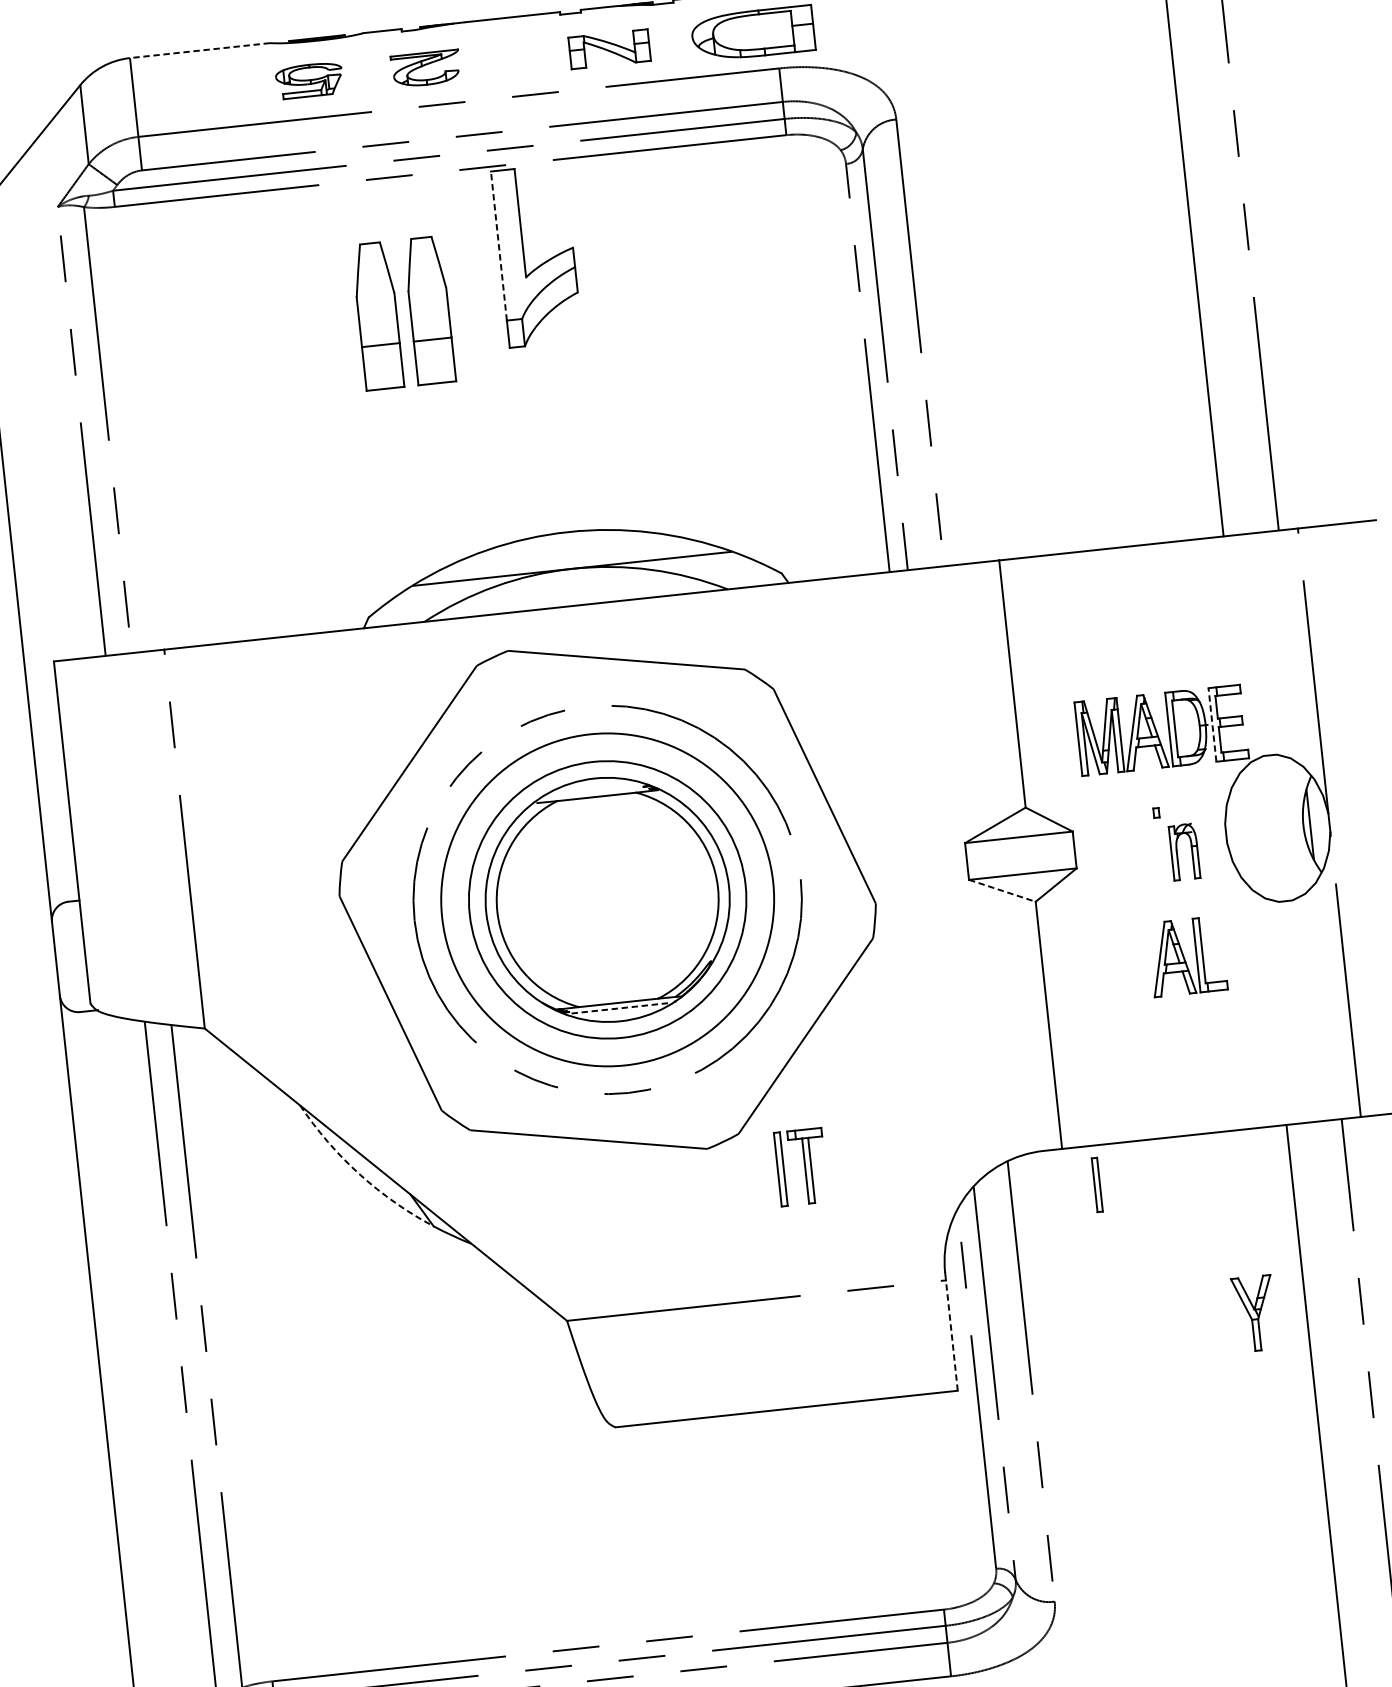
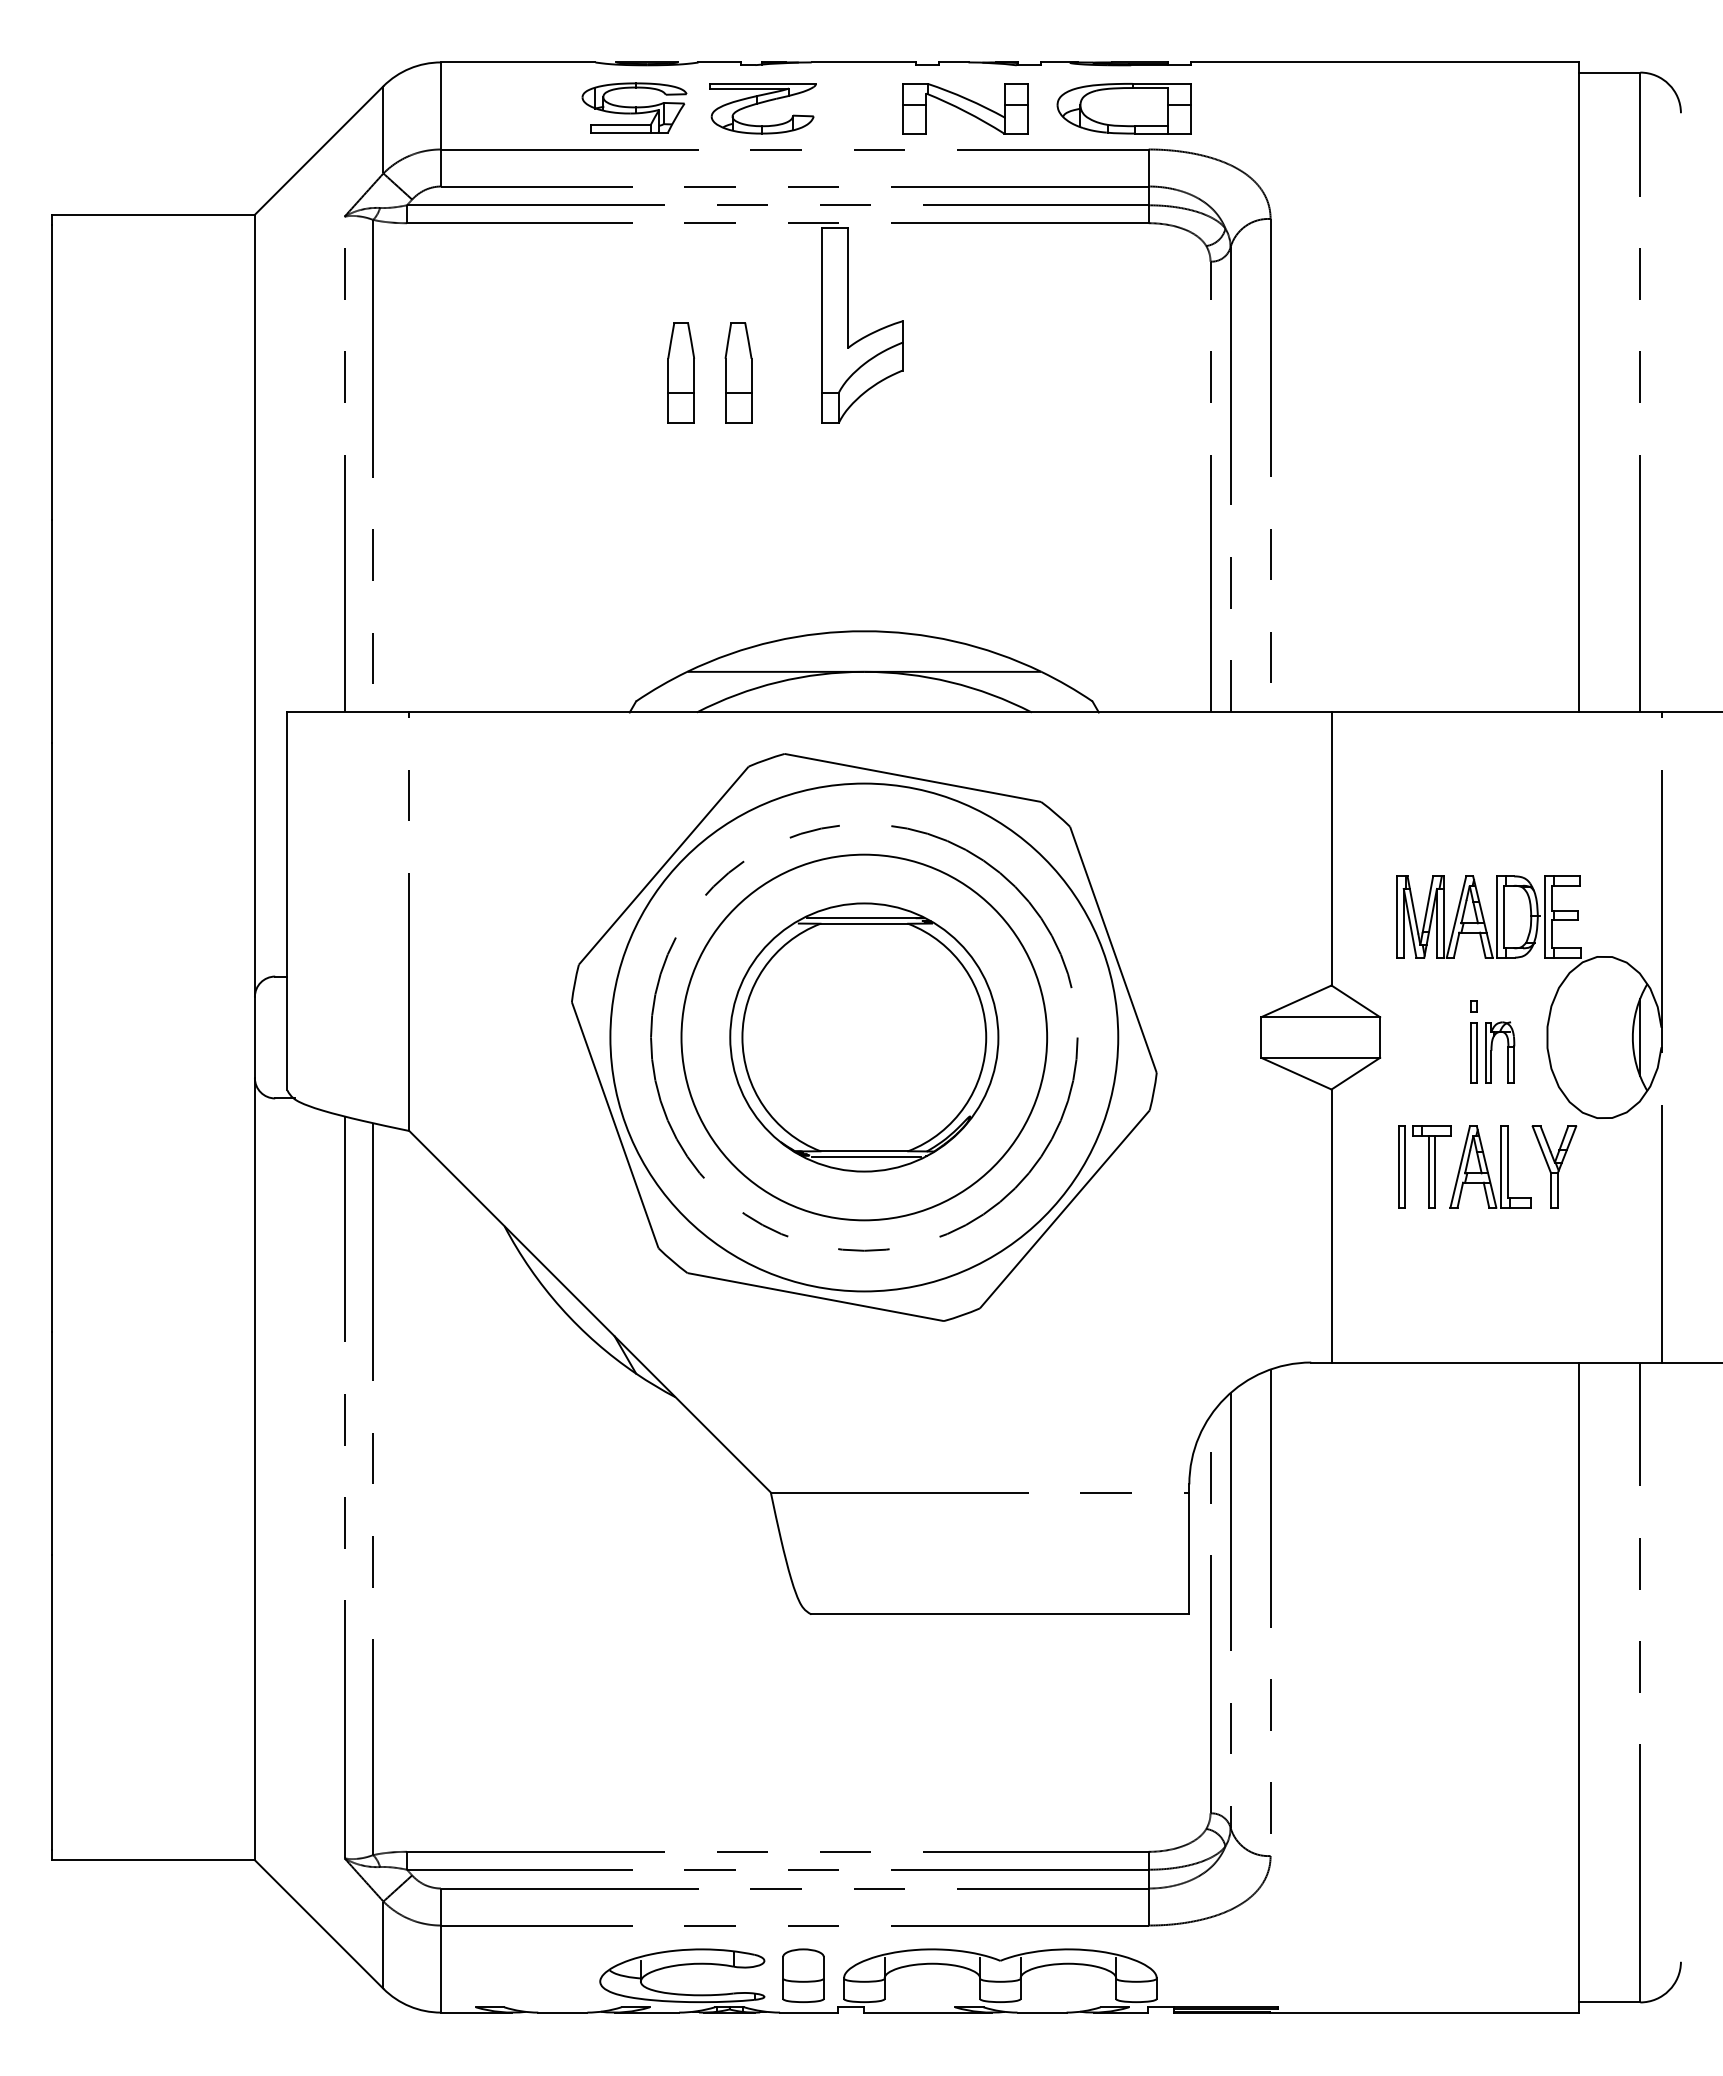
part: (609, 49) -> (965, 108), size x1.43
line: (199, 50) -> (517, 62), dashed -> solid
part: (425, 68) -> (762, 108), size x1.43
part: (309, 80) -> (634, 107), size x1.43
line: (498, 245) -> (821, 310), dashed -> solid
part: (429, 310) -> (738, 372), size x0.62
part: (376, 315) -> (680, 372), size x0.62
line: (1212, 725) -> (1545, 917), dashed -> solid
line: (592, 791) -> (860, 917), added
line: (1002, 890) -> (1296, 1073), dashed -> solid
circle: (607, 899) -> (864, 1037), size x1.67
line: (621, 1008) -> (866, 1157), dashed -> solid
part: (801, 1166) -> (1424, 1166), moved
arc: (359, 1174) -> (561, 1308), dashed -> solid
part: (1097, 1184) -> (1473, 1052), moved
part: (1254, 1313) -> (1554, 1166), moved
line: (952, 1335) -> (1189, 1553), dashed -> solid

